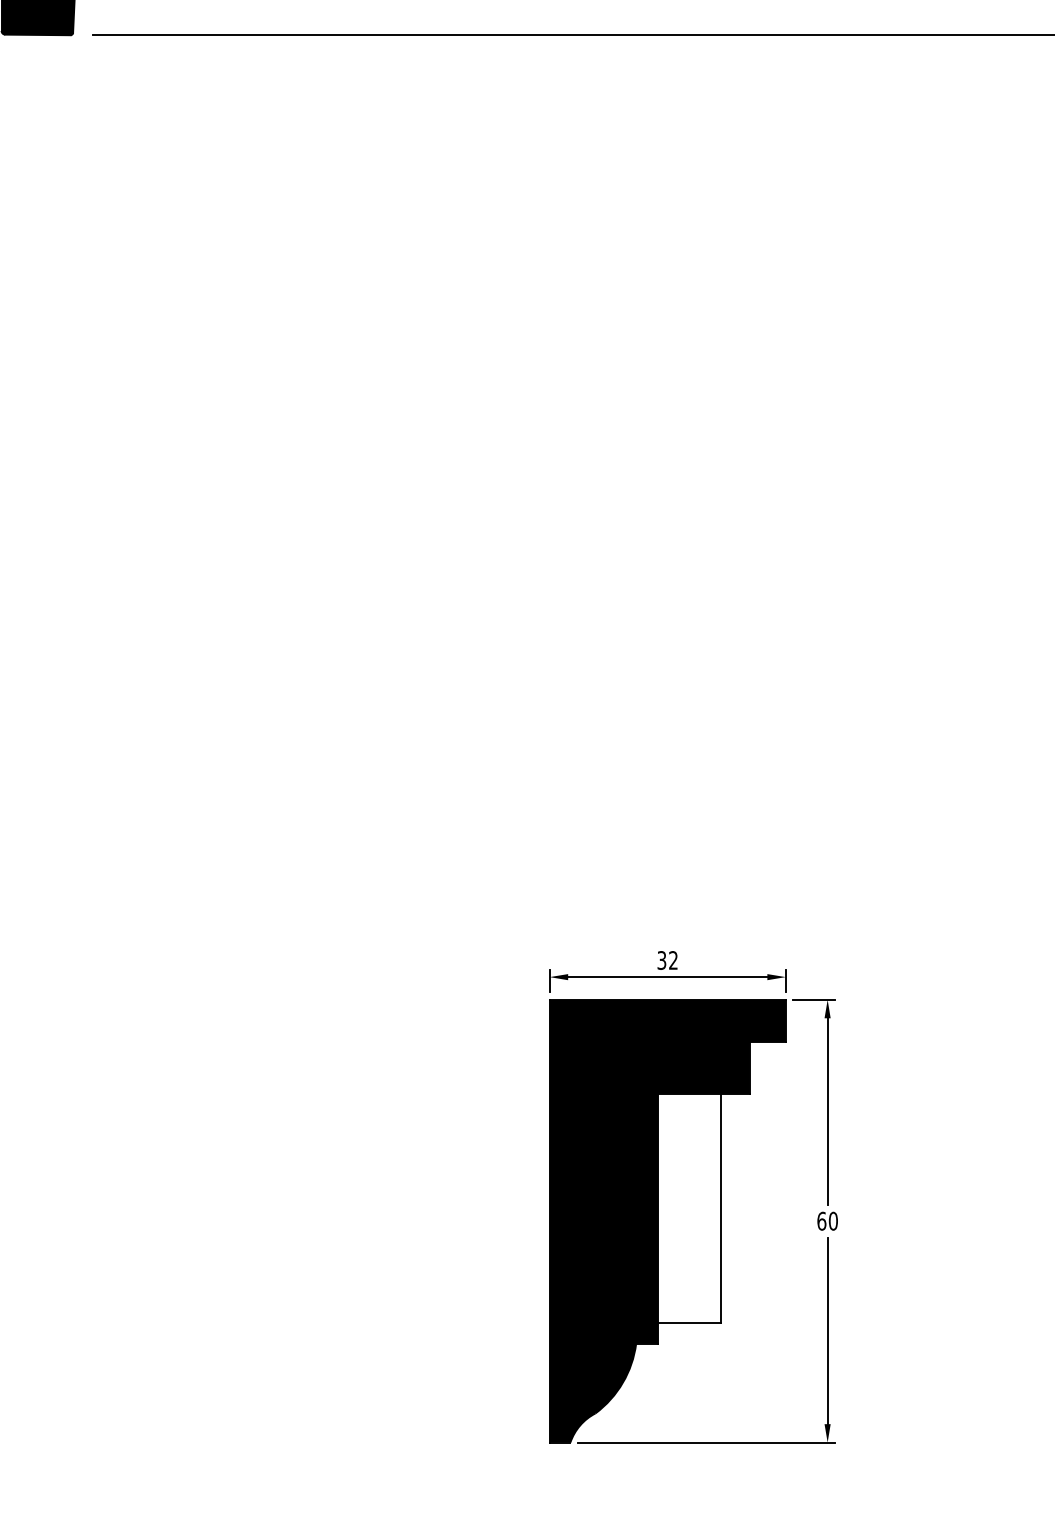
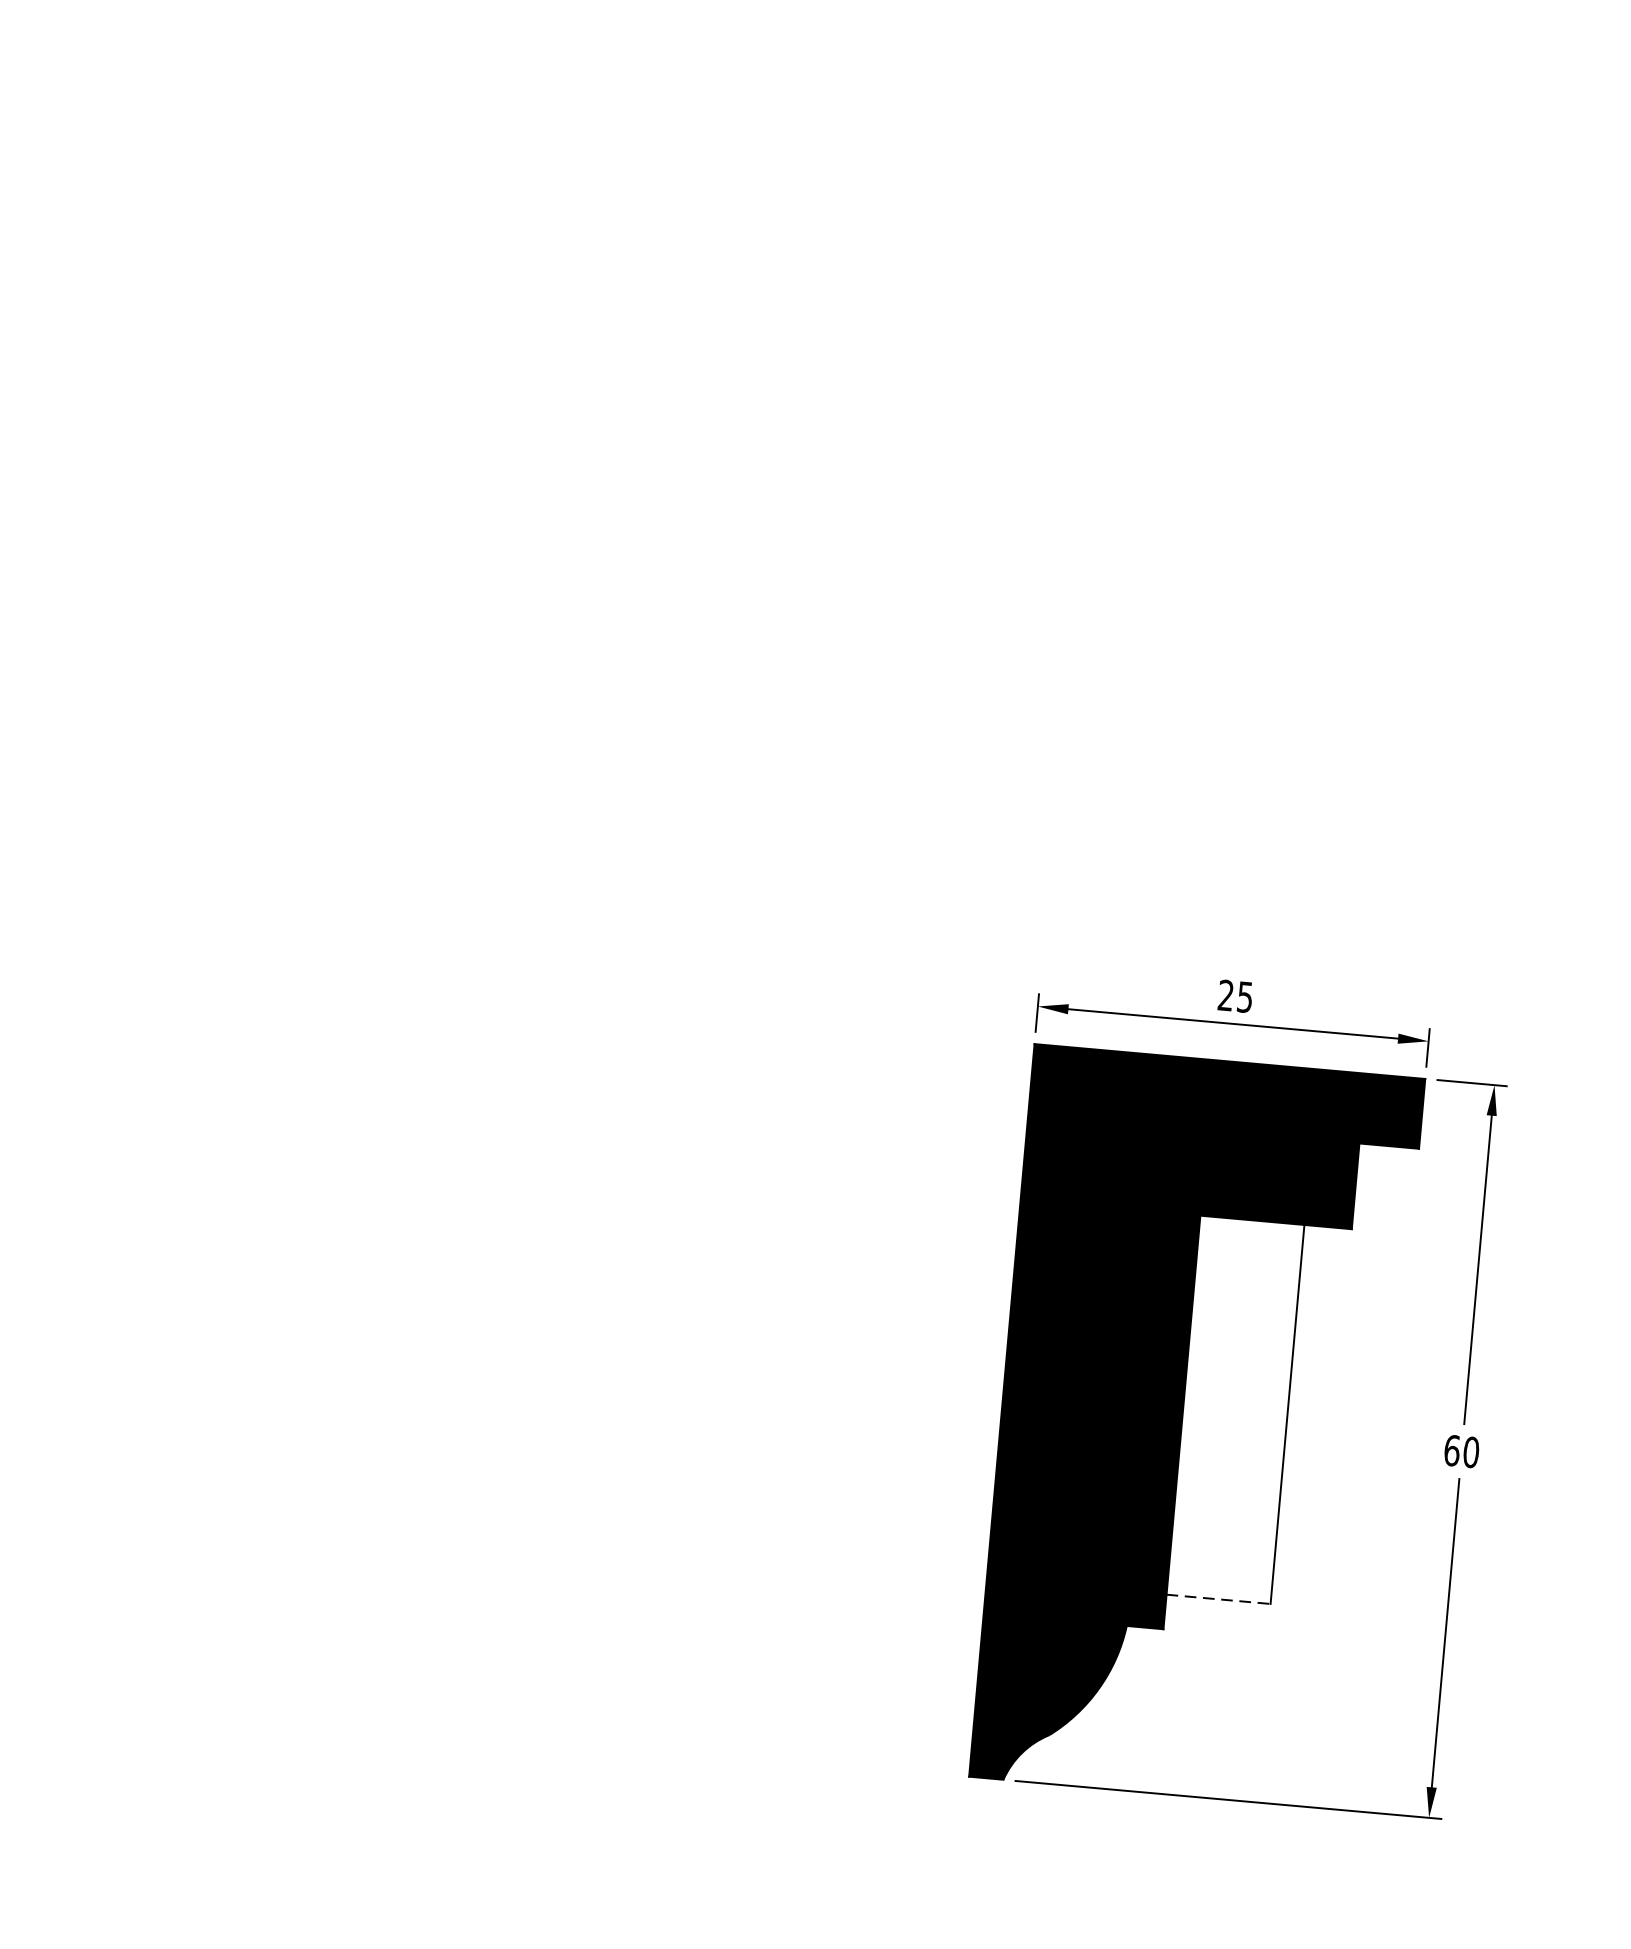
text: (667, 960) -> (1235, 996), 32 -> 25
line: (690, 1322) -> (1219, 1598), solid -> dashed

